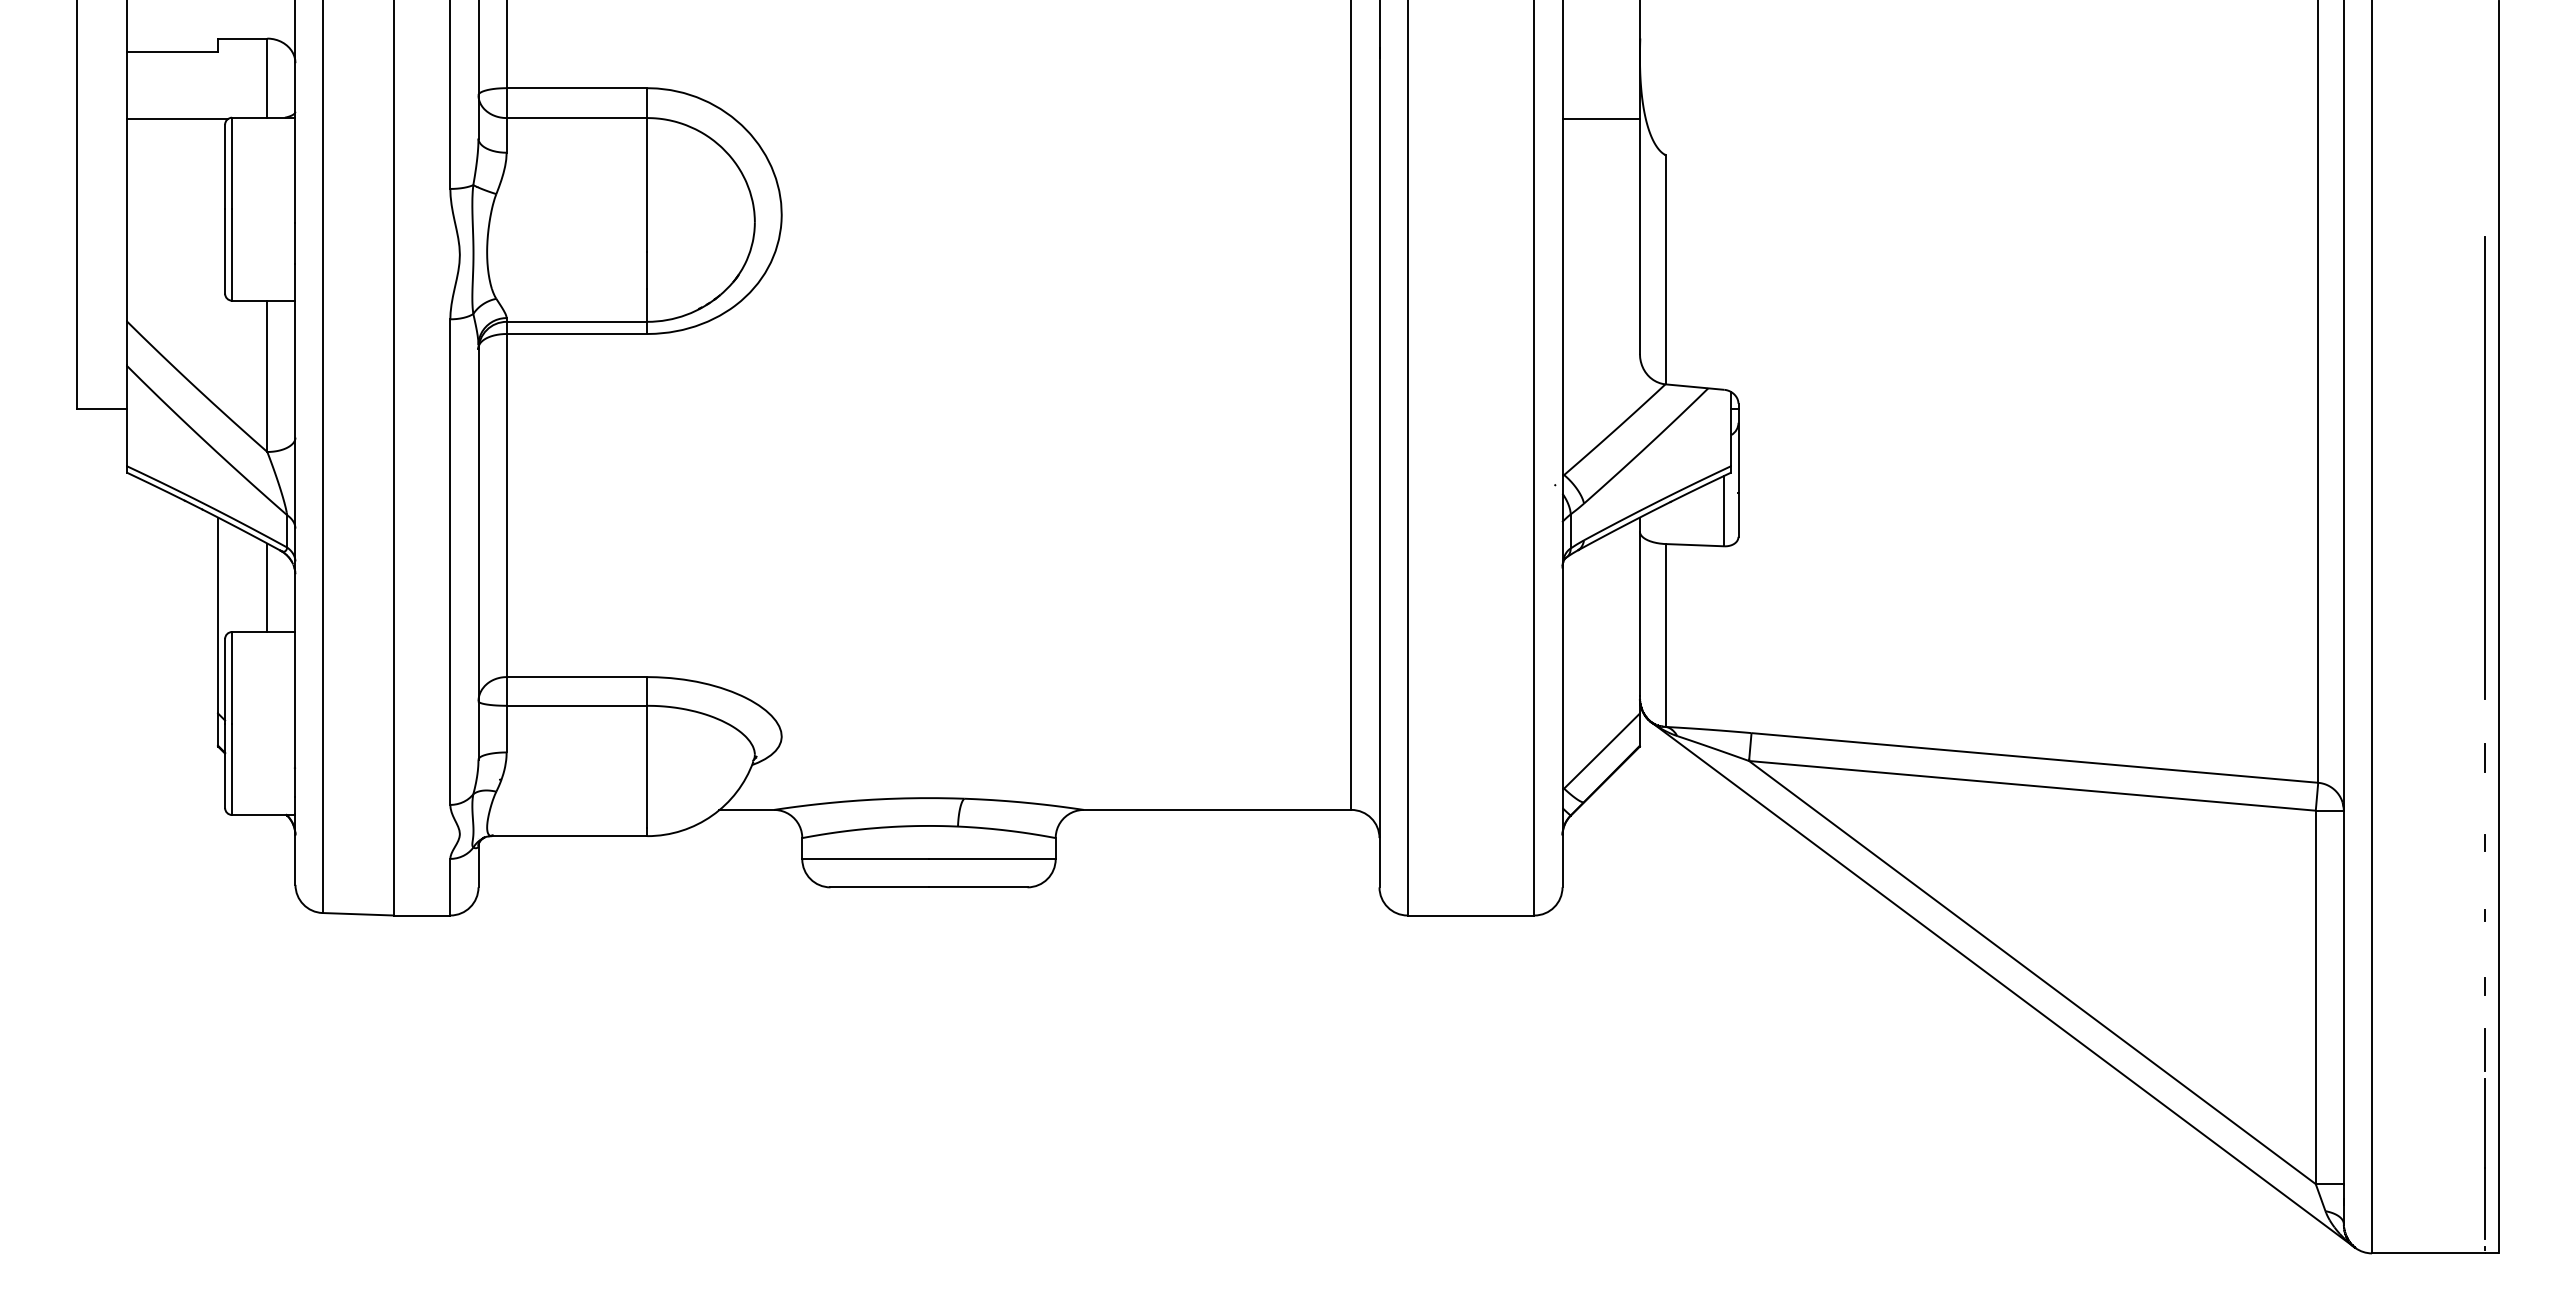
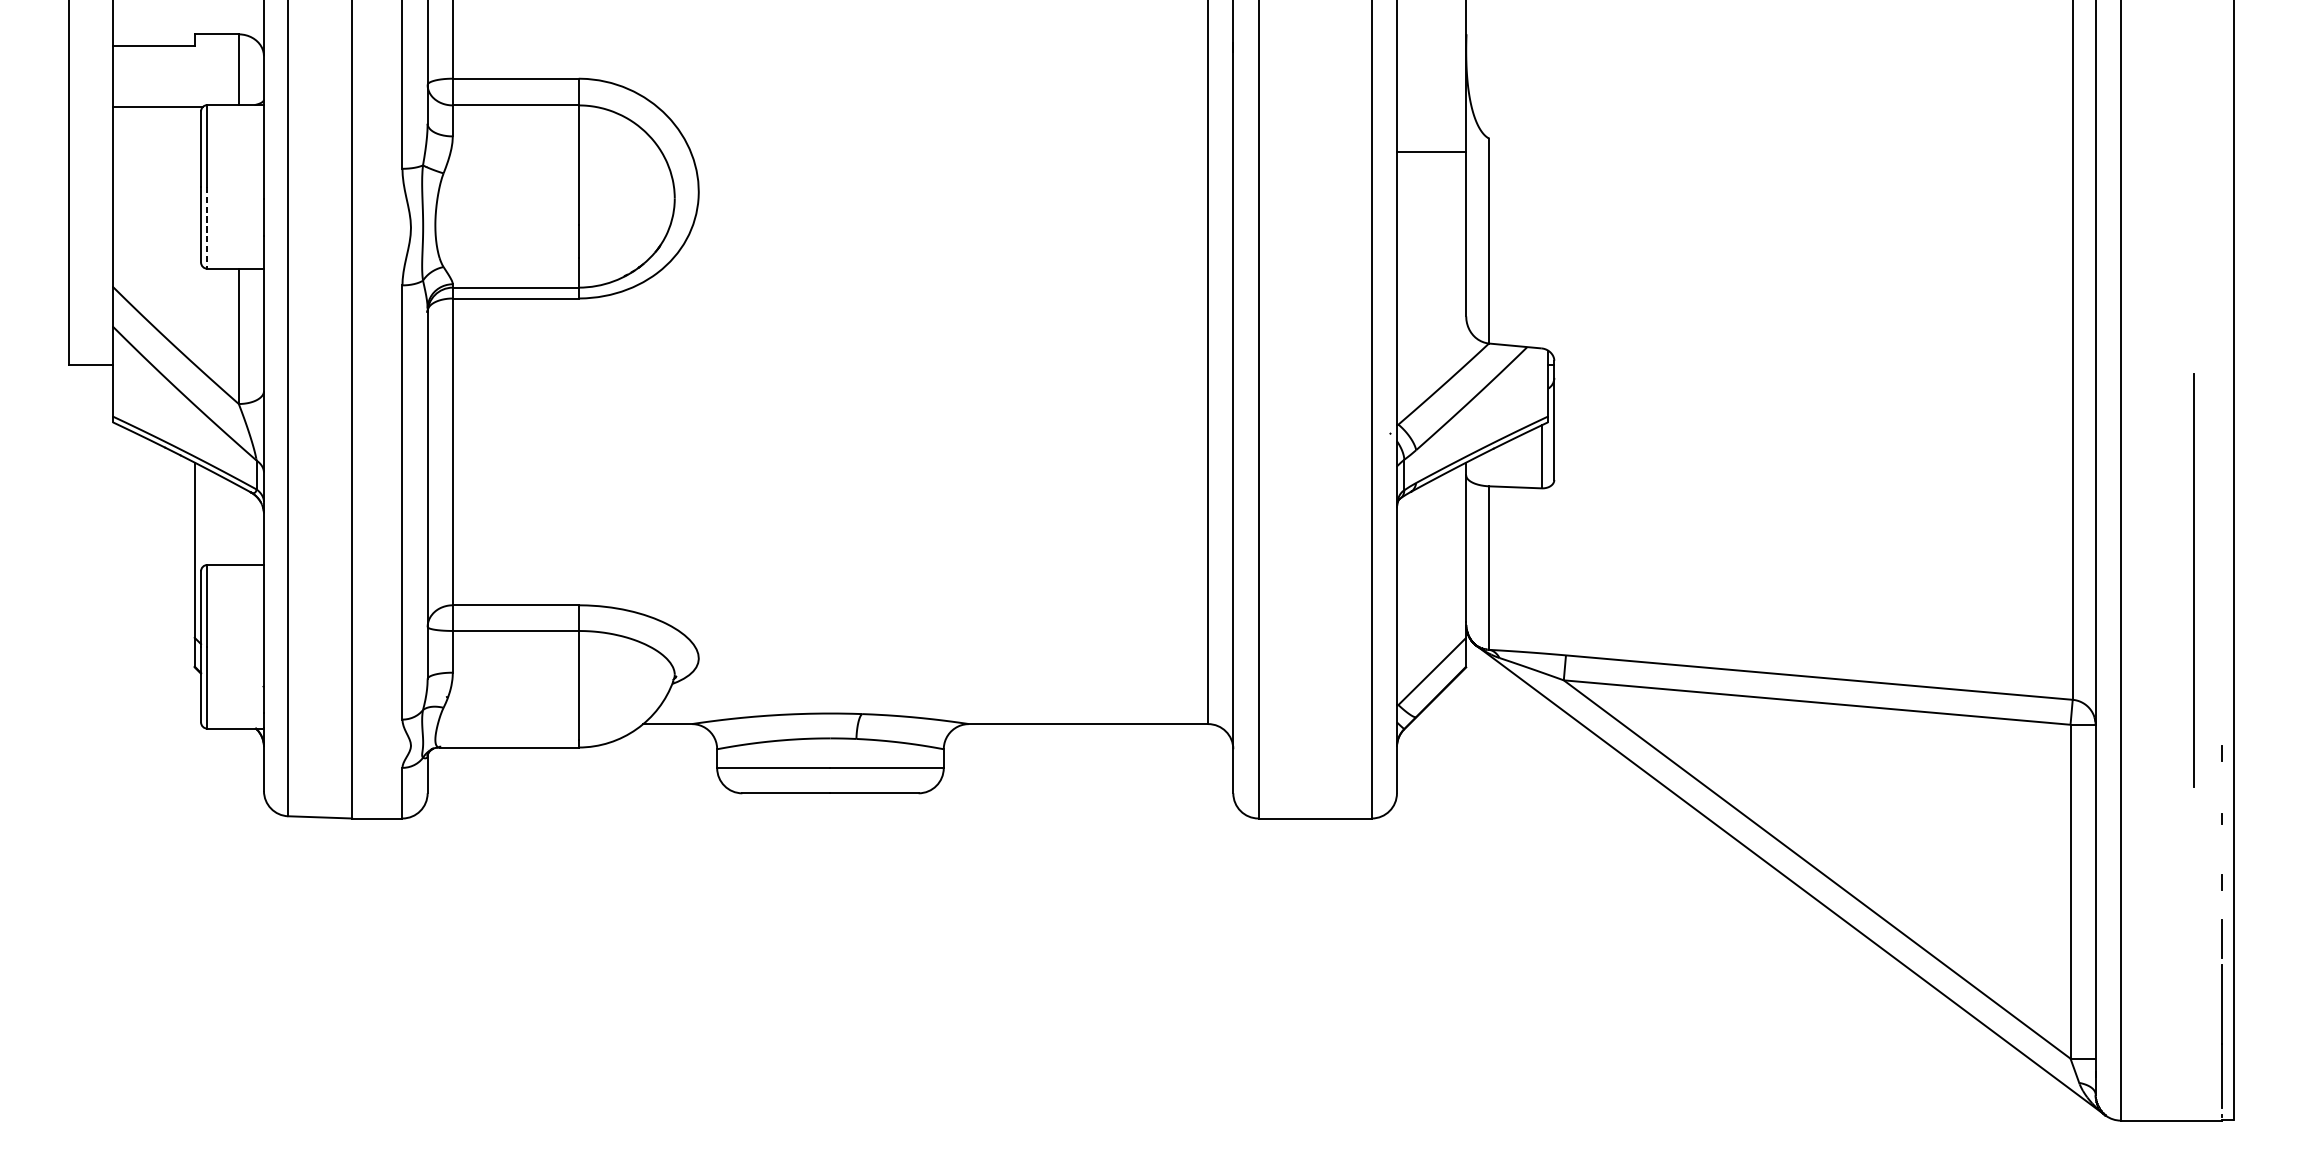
line: (1600, 119) -> (1430, 152), moved
line: (232, 254) -> (207, 227), solid -> dashed
line: (2484, 467) -> (2193, 579), moved
line: (267, 587) -> (238, 525), removed
line: (2484, 757) -> (2221, 677), removed

